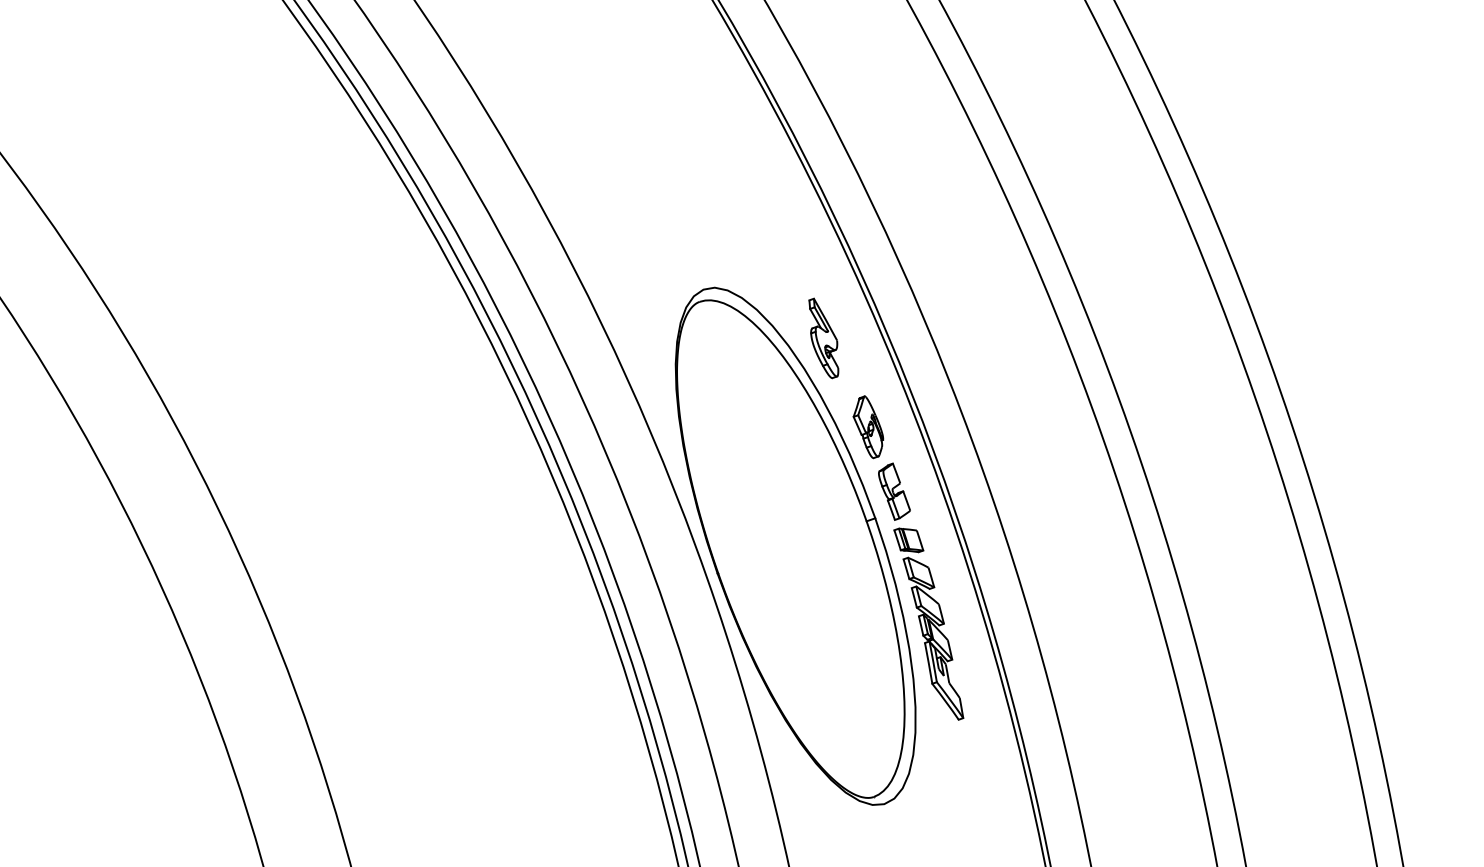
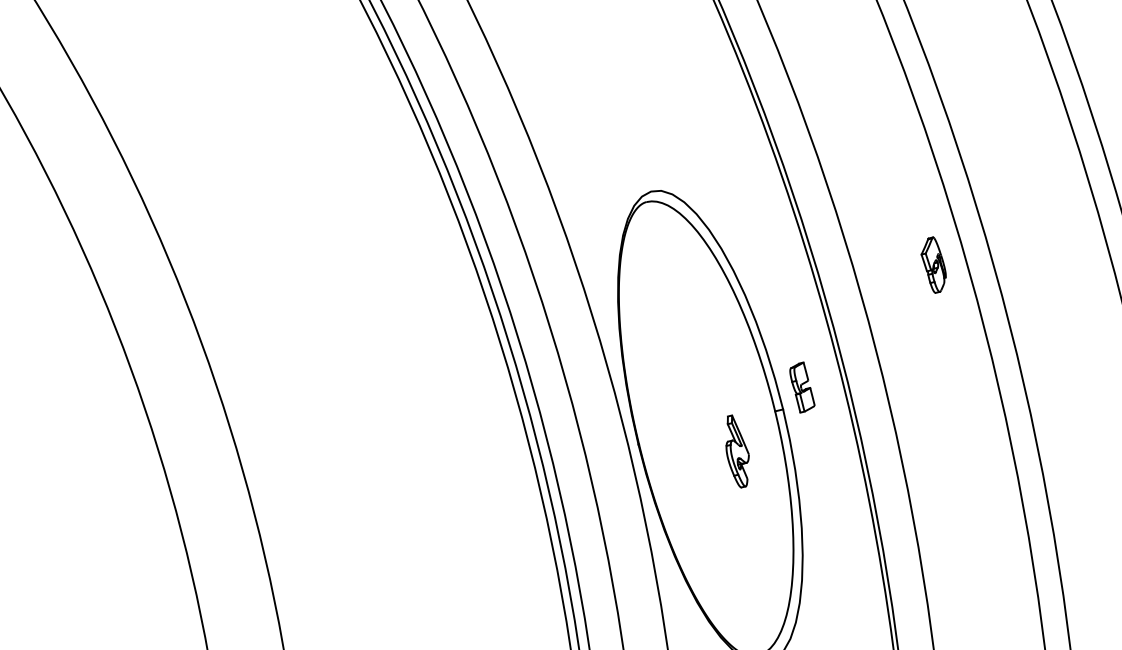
part: (823, 338) -> (737, 451), moved
part: (868, 427) -> (933, 265), moved
part: (928, 623) -> (820, 507), removed

